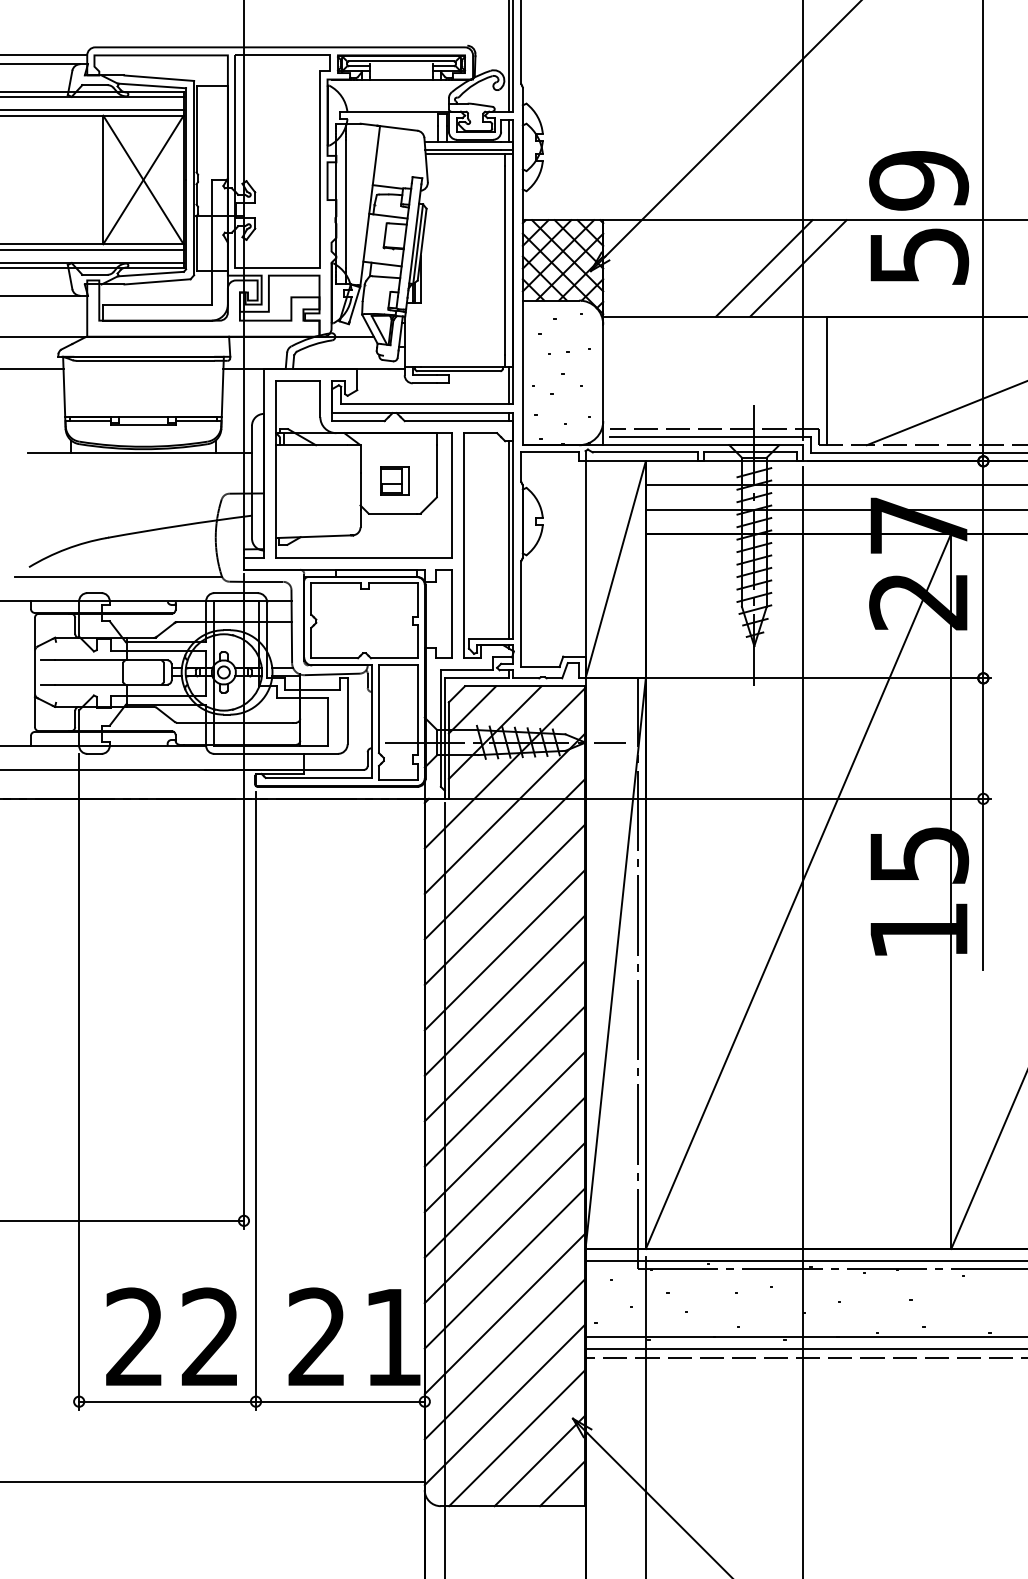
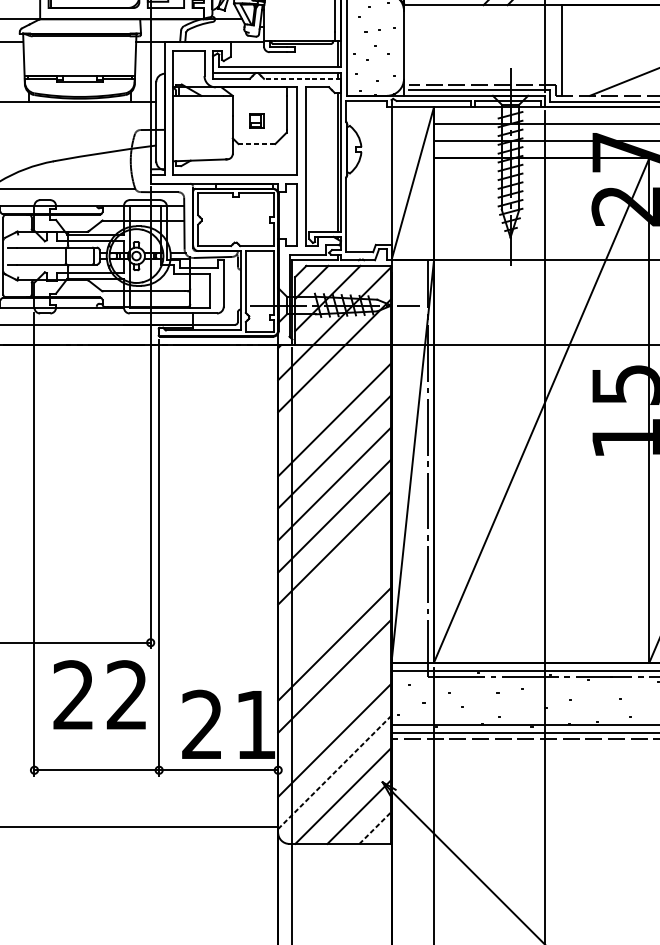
line: (458, 421) -> (301, 79), solid -> dashed
part: (394, 480) -> (256, 120), size x0.7
line: (393, 513) -> (256, 144), solid -> dashed
line: (504, 858) -> (334, 387), removed
line: (504, 1131) -> (334, 579), removed
line: (504, 1177) -> (334, 612), removed
line: (504, 1313) -> (334, 708), removed
text: (171, 1336) -> (99, 694), moved
line: (505, 1404) -> (335, 772), solid -> dashed
line: (563, 1483) -> (375, 827), solid -> dashed

